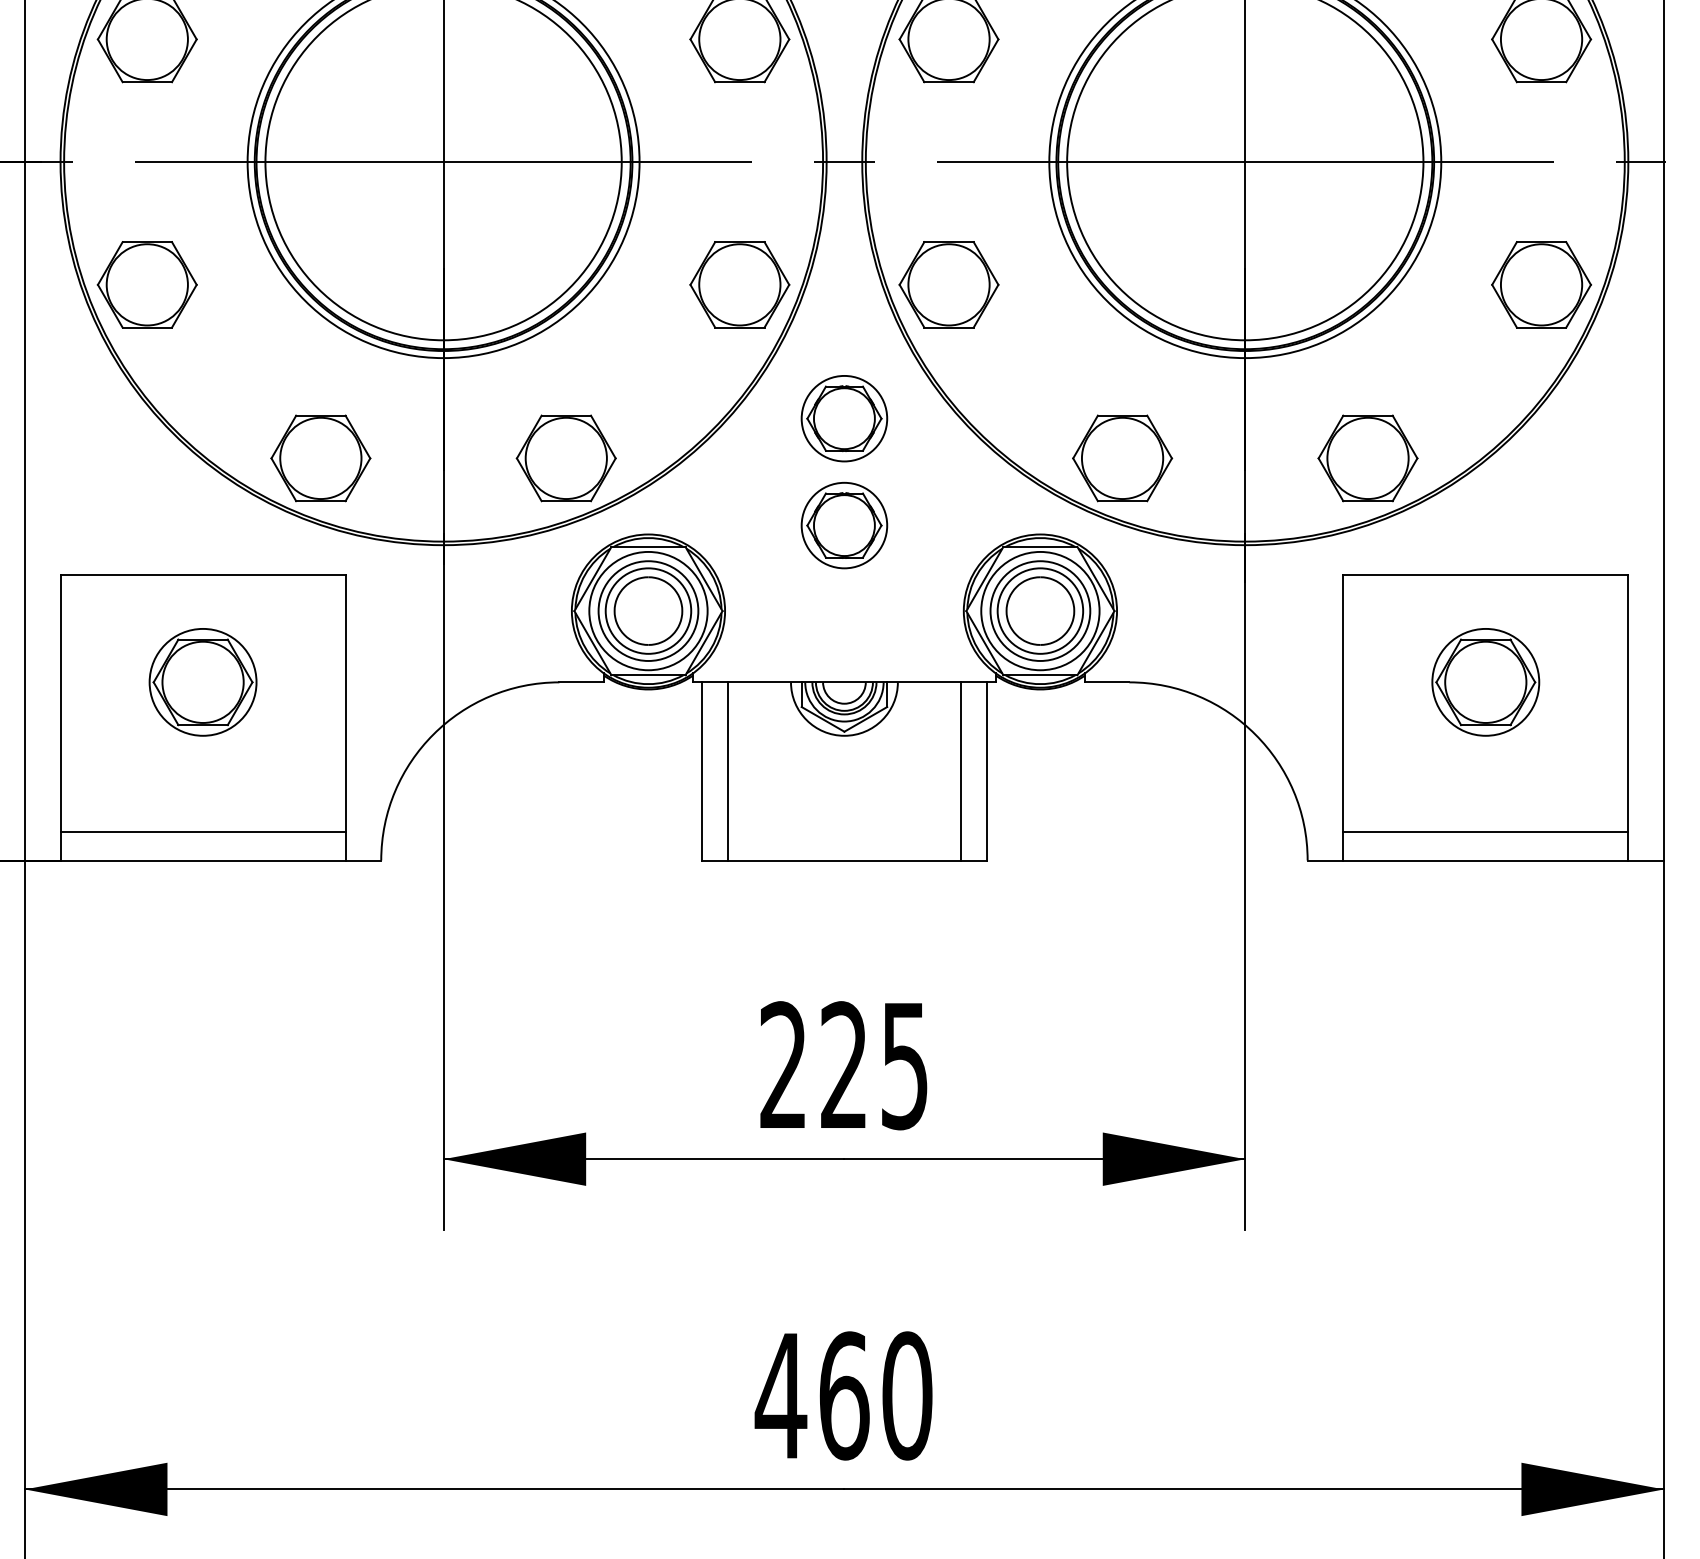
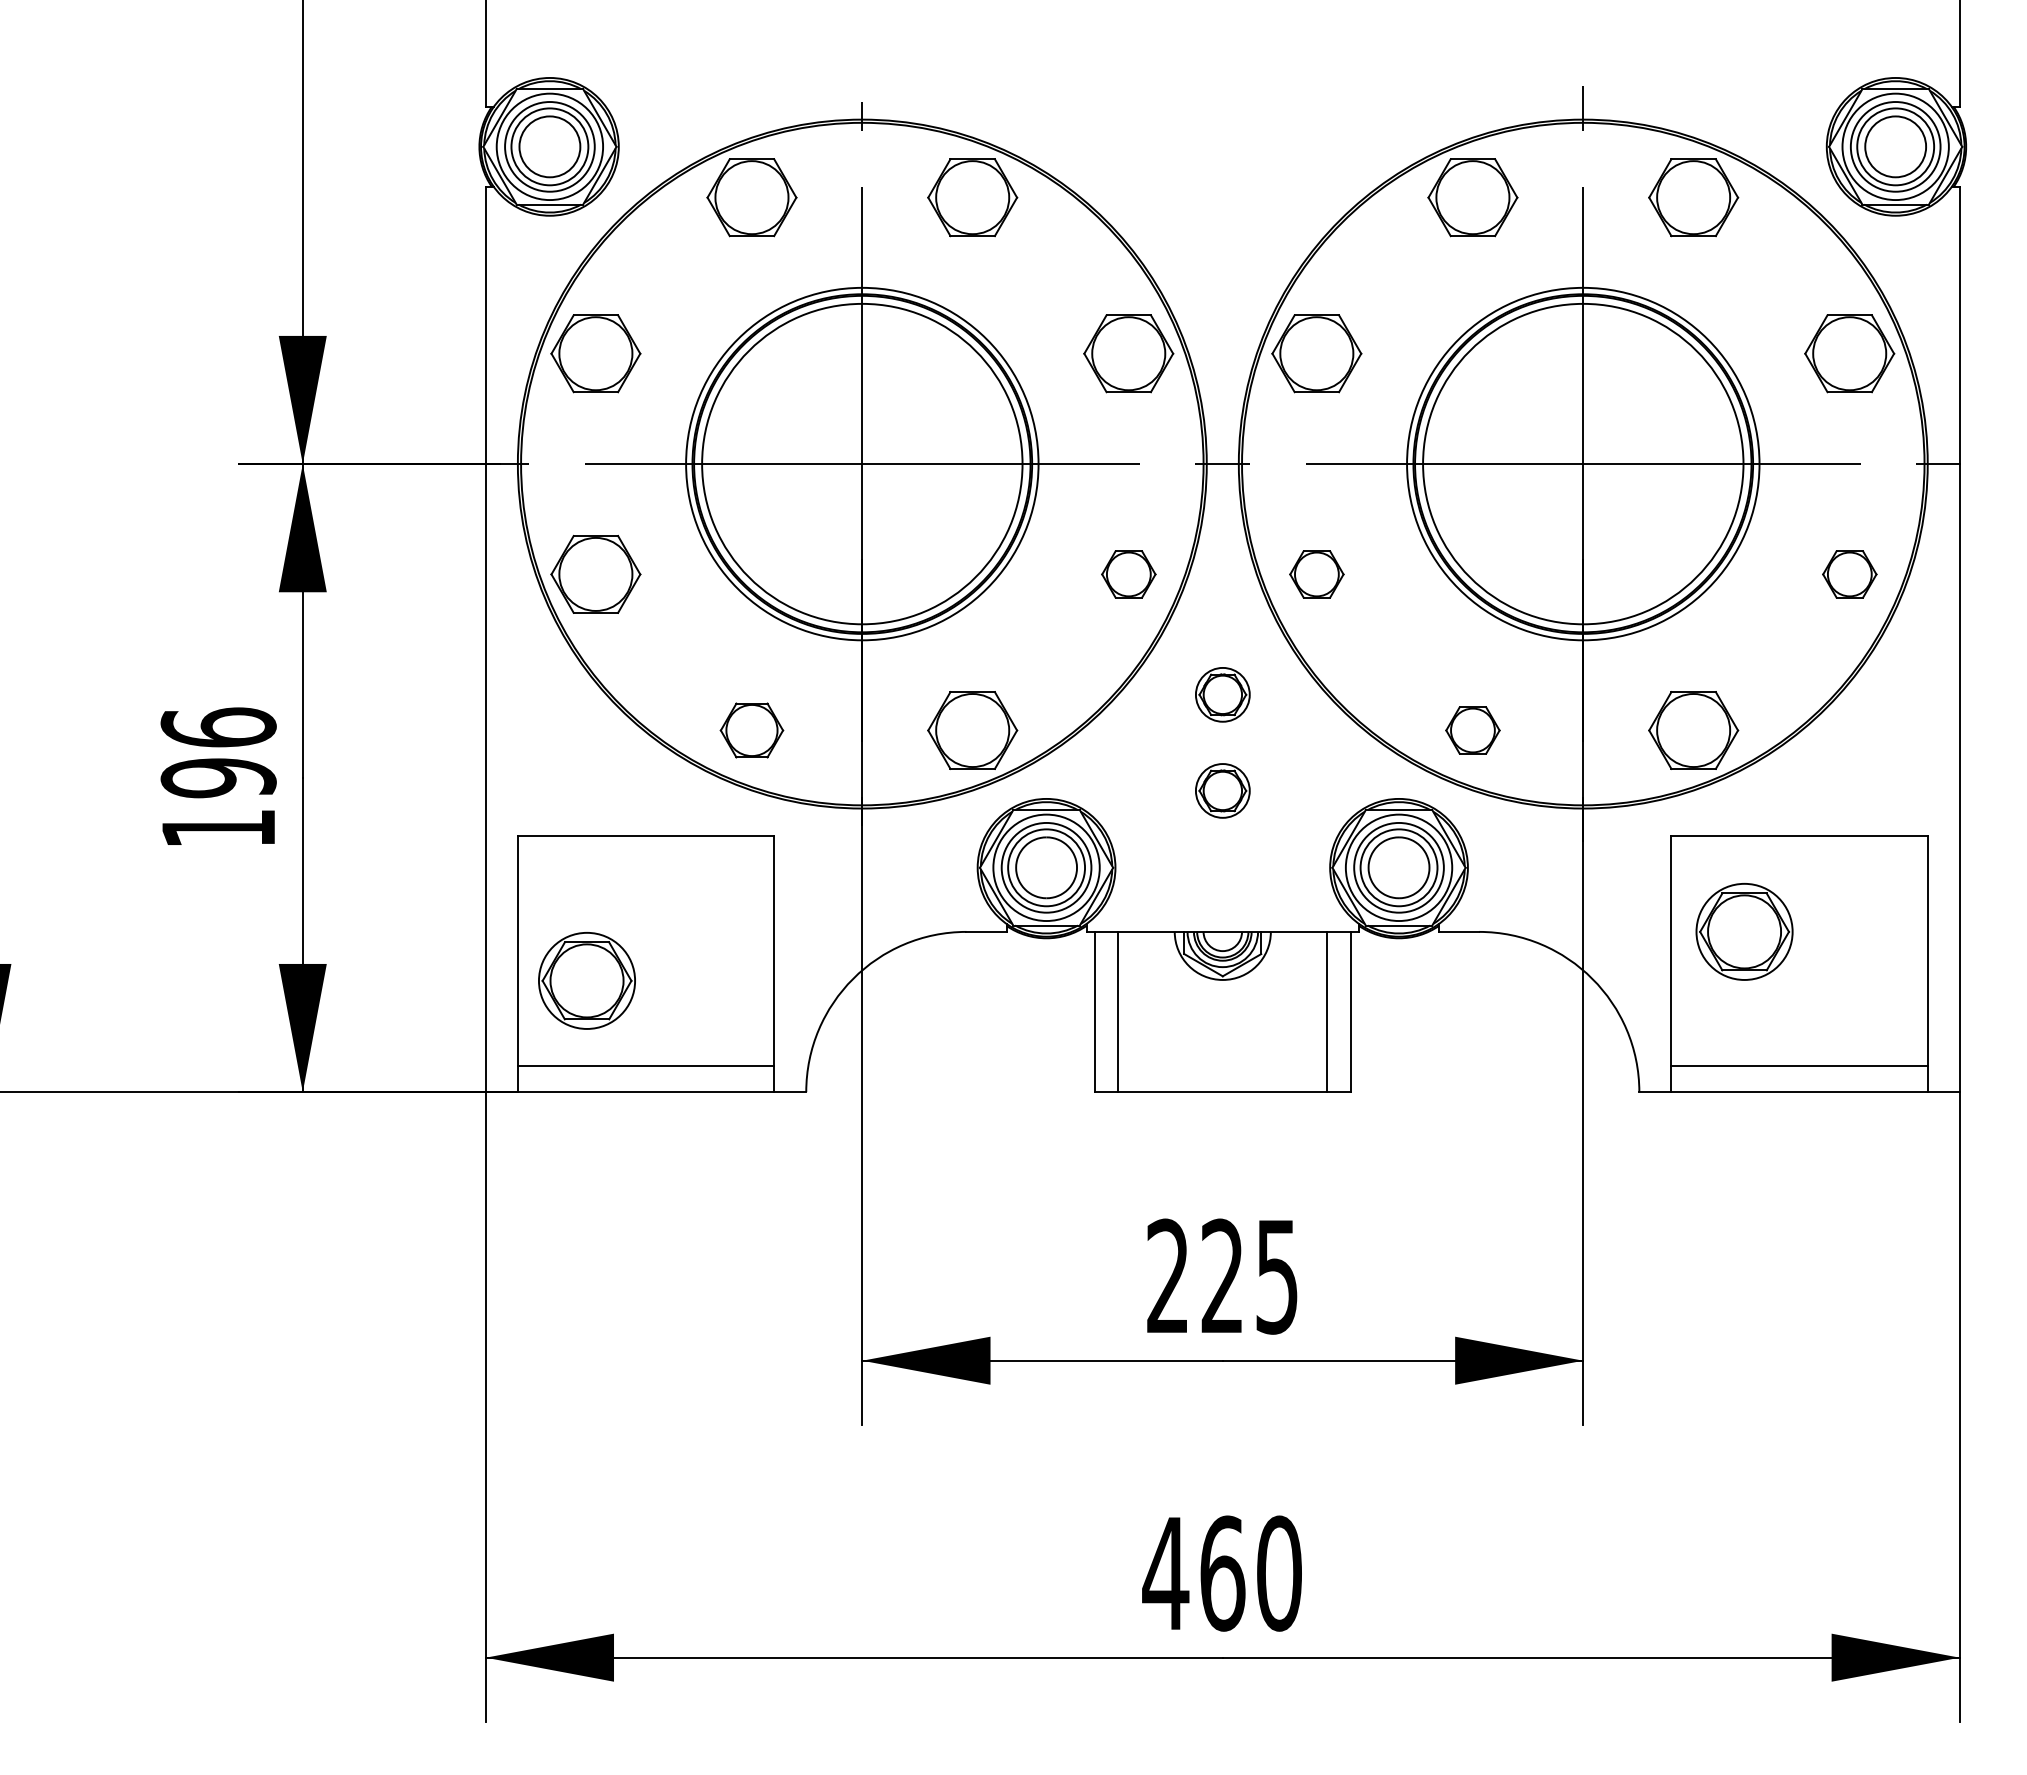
part: (739, 284) -> (1128, 574), size x0.6
part: (948, 284) -> (1316, 574), size x0.6
part: (1541, 284) -> (1849, 574), size x0.6
part: (844, 418) -> (1222, 694), size x0.7
part: (320, 458) -> (751, 730), size x0.7
part: (1122, 458) -> (1472, 730), size x0.6
part: (844, 525) -> (1222, 790), size x0.7
part: (202, 681) -> (586, 980), moved
part: (1485, 681) -> (1744, 931), moved

